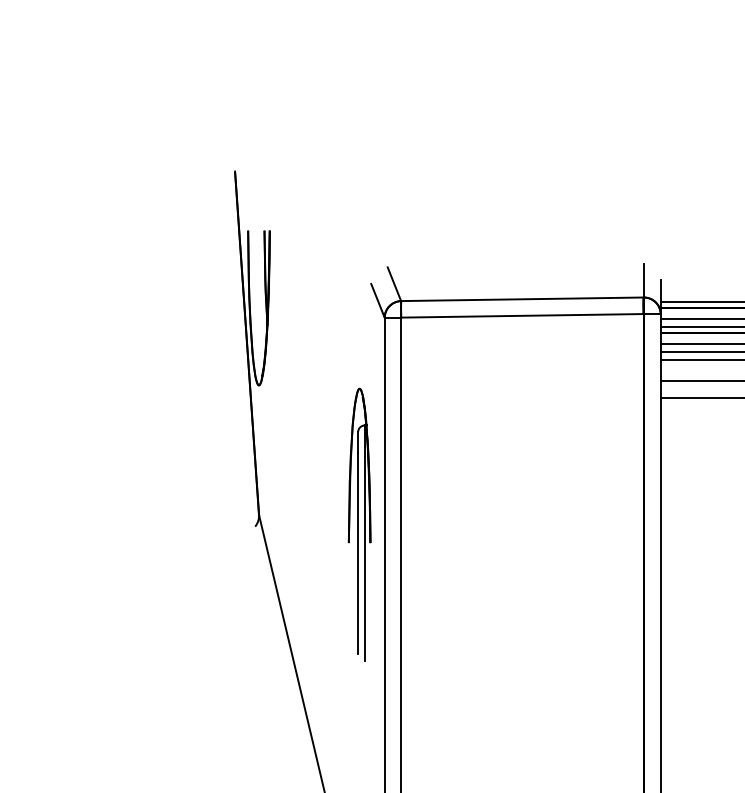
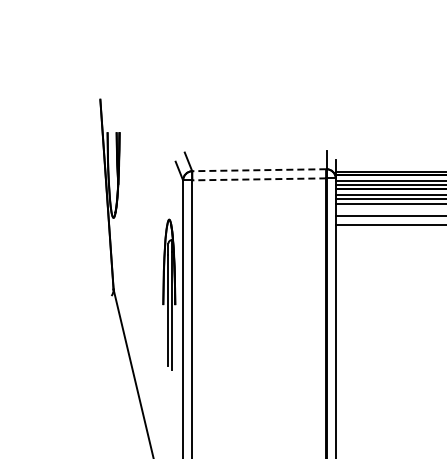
line: (520, 299) -> (258, 170), solid -> dashed
line: (520, 316) -> (258, 179), solid -> dashed

